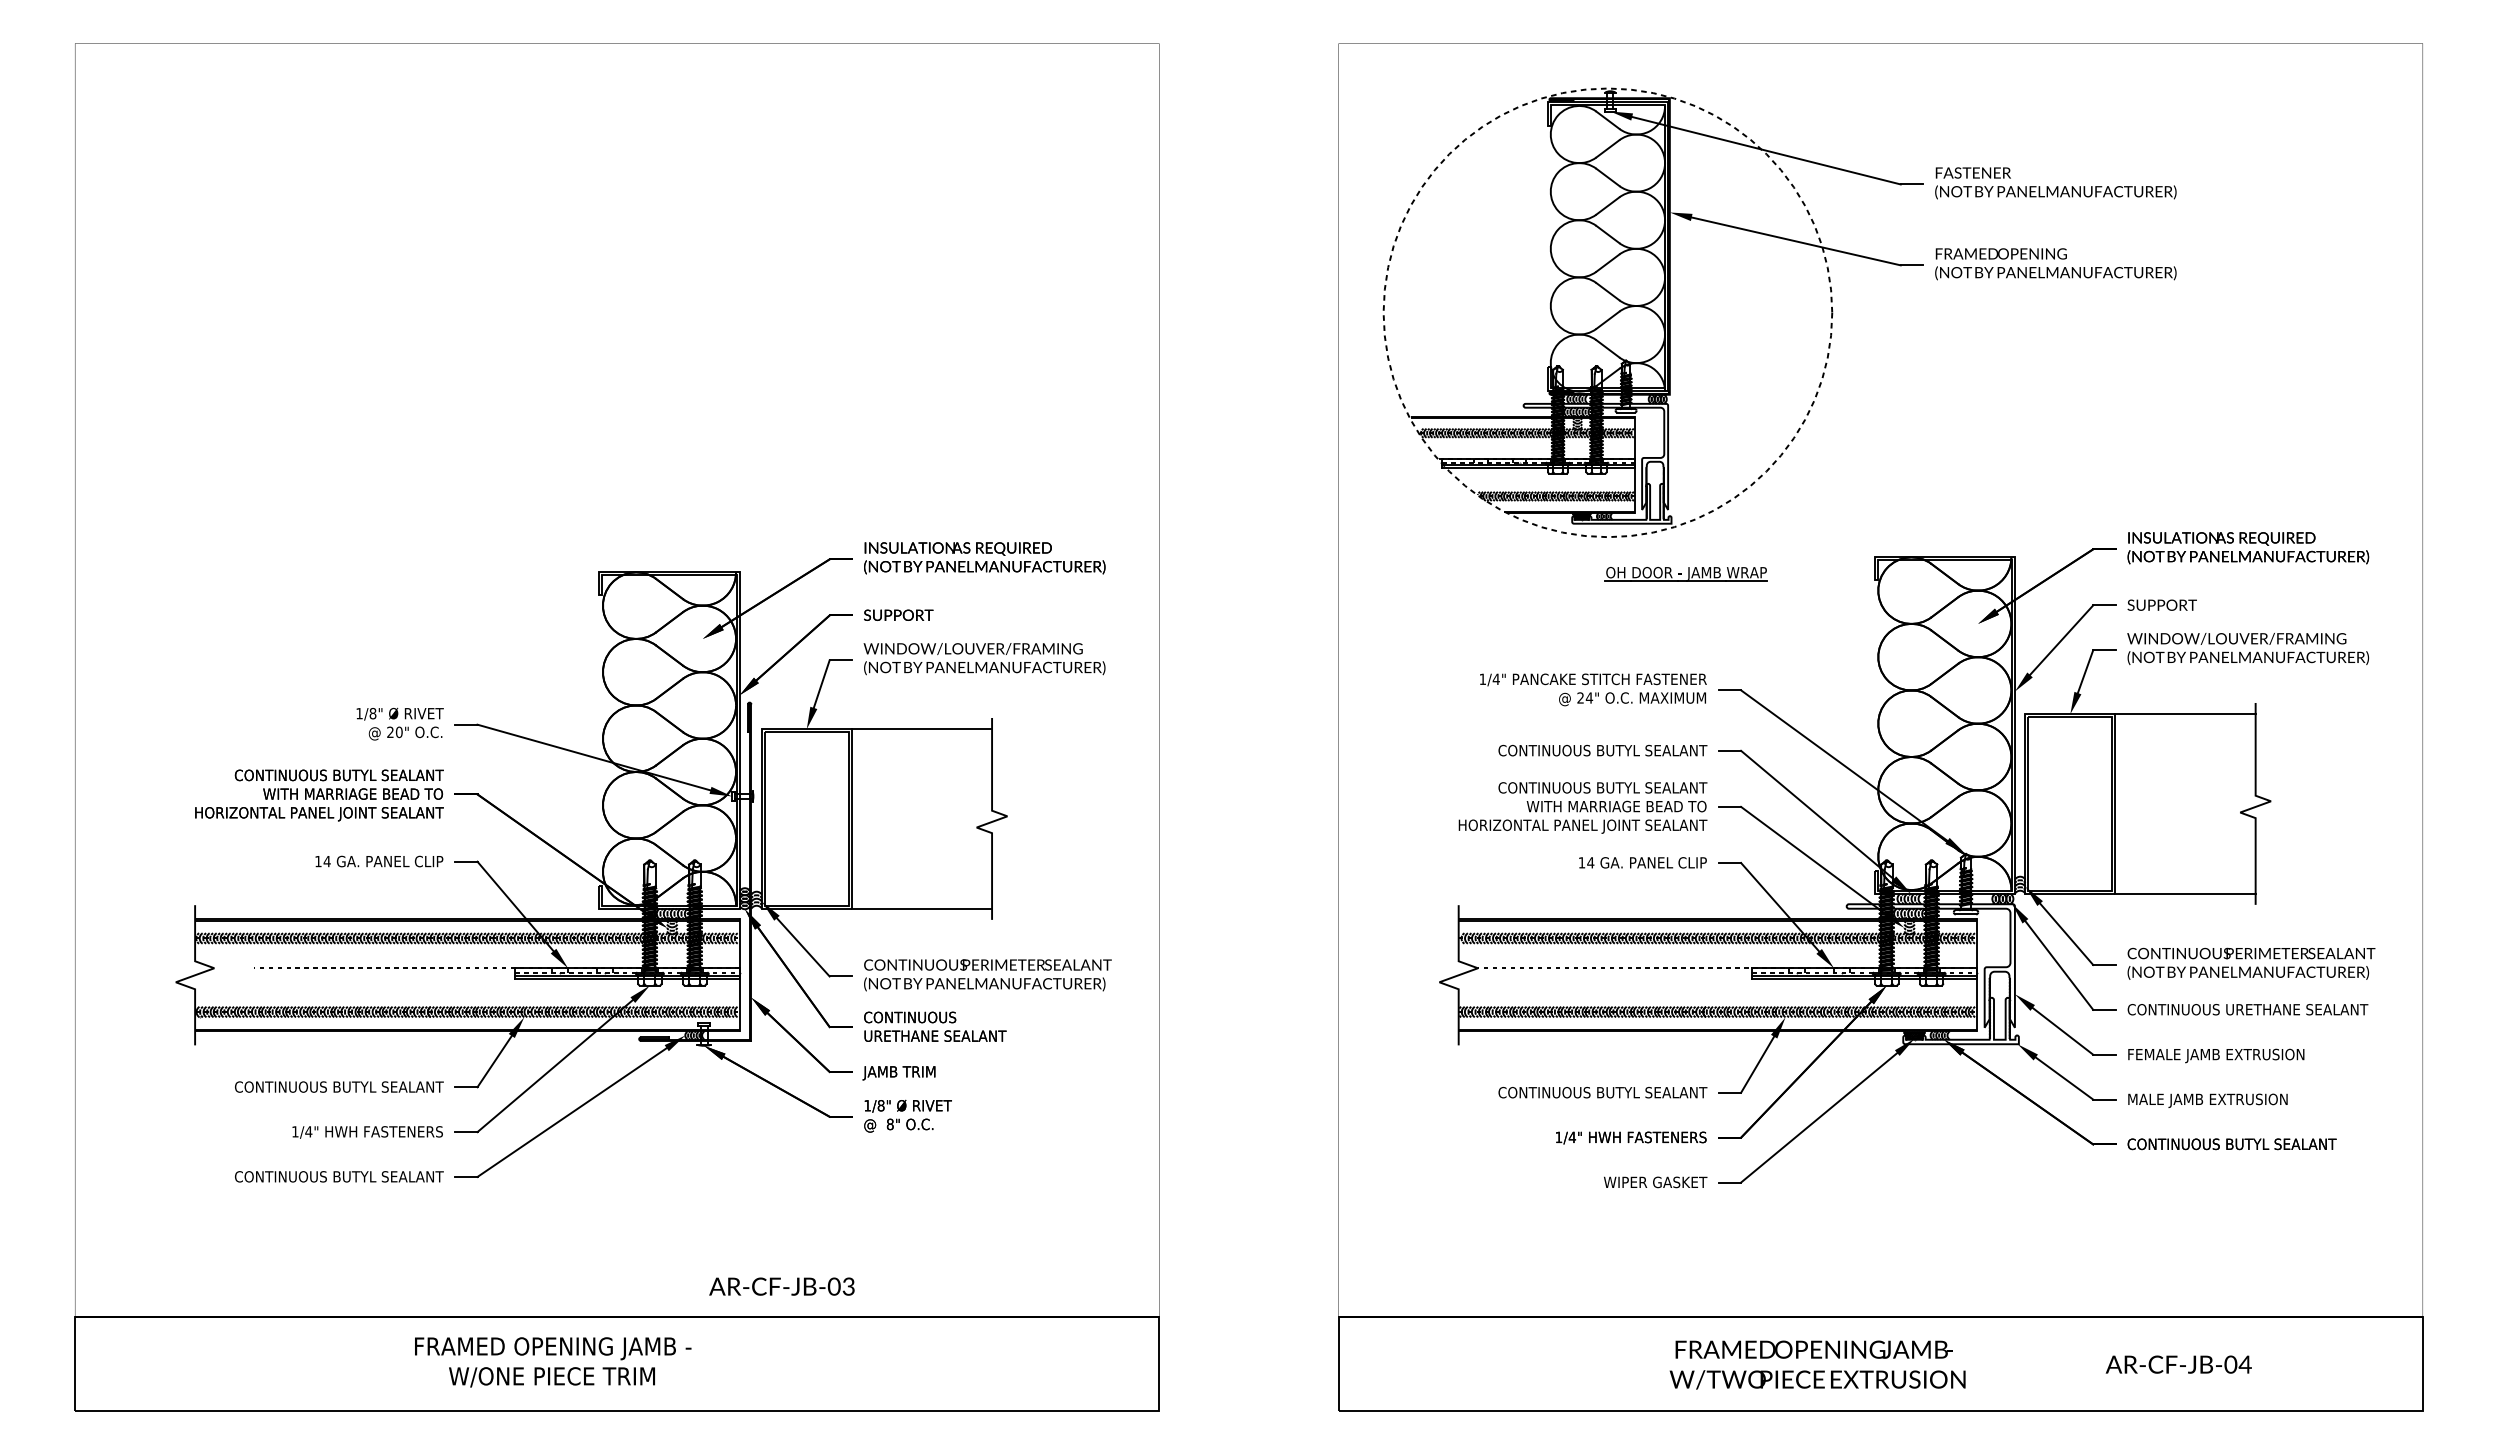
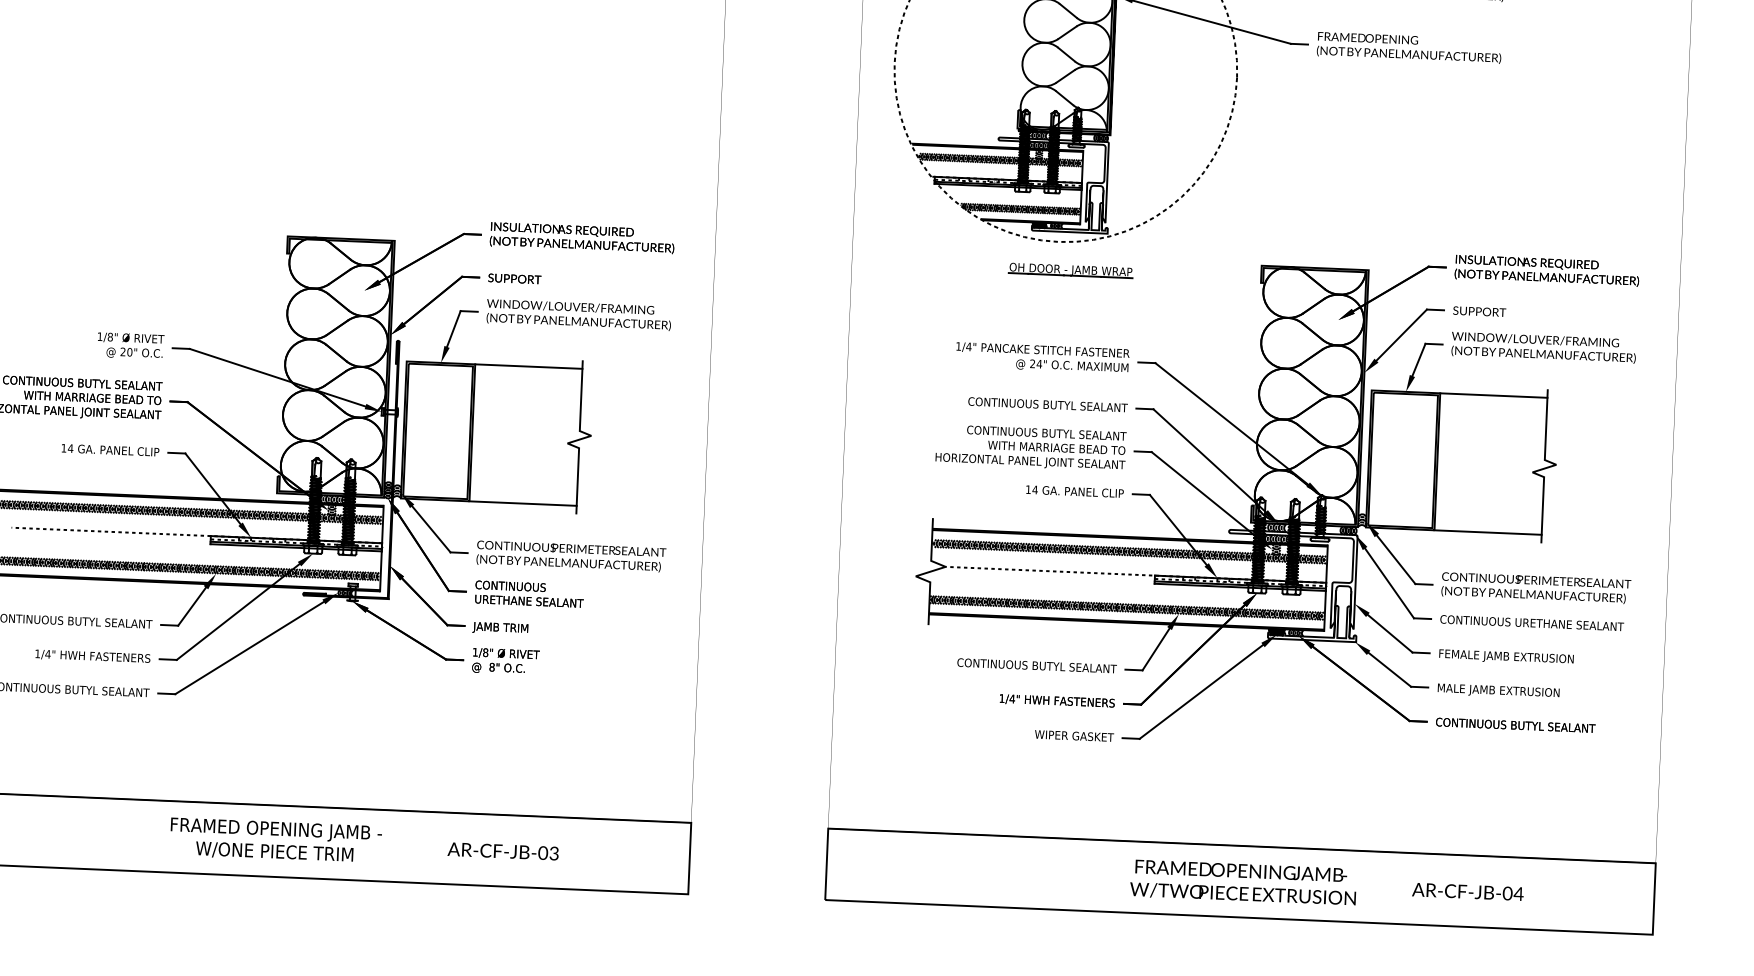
part: (1685, 574) -> (1070, 270), moved
text: (781, 1286) -> (502, 851), moved
text: (553, 1362) -> (276, 841), moved
text: (1817, 1364) -> (1243, 882), moved

